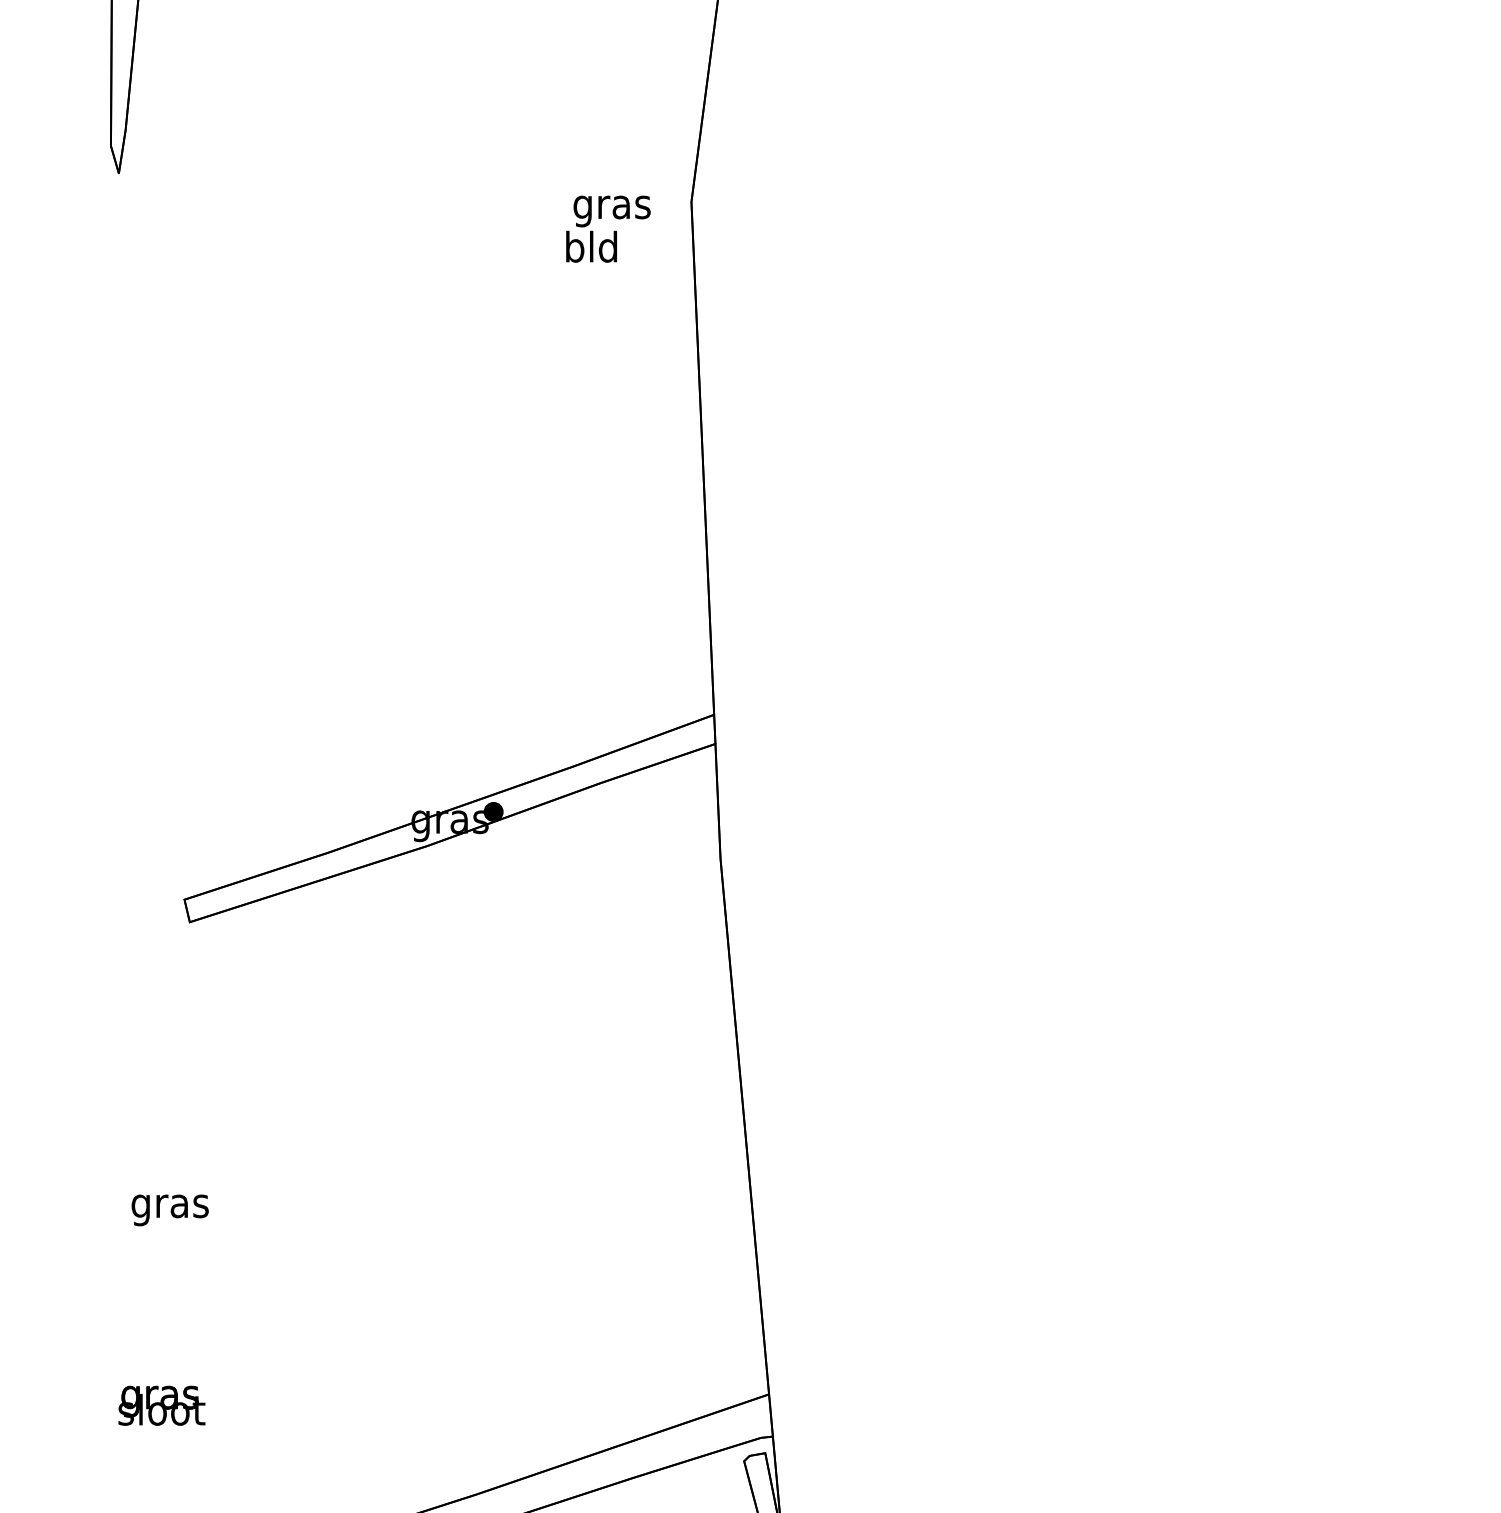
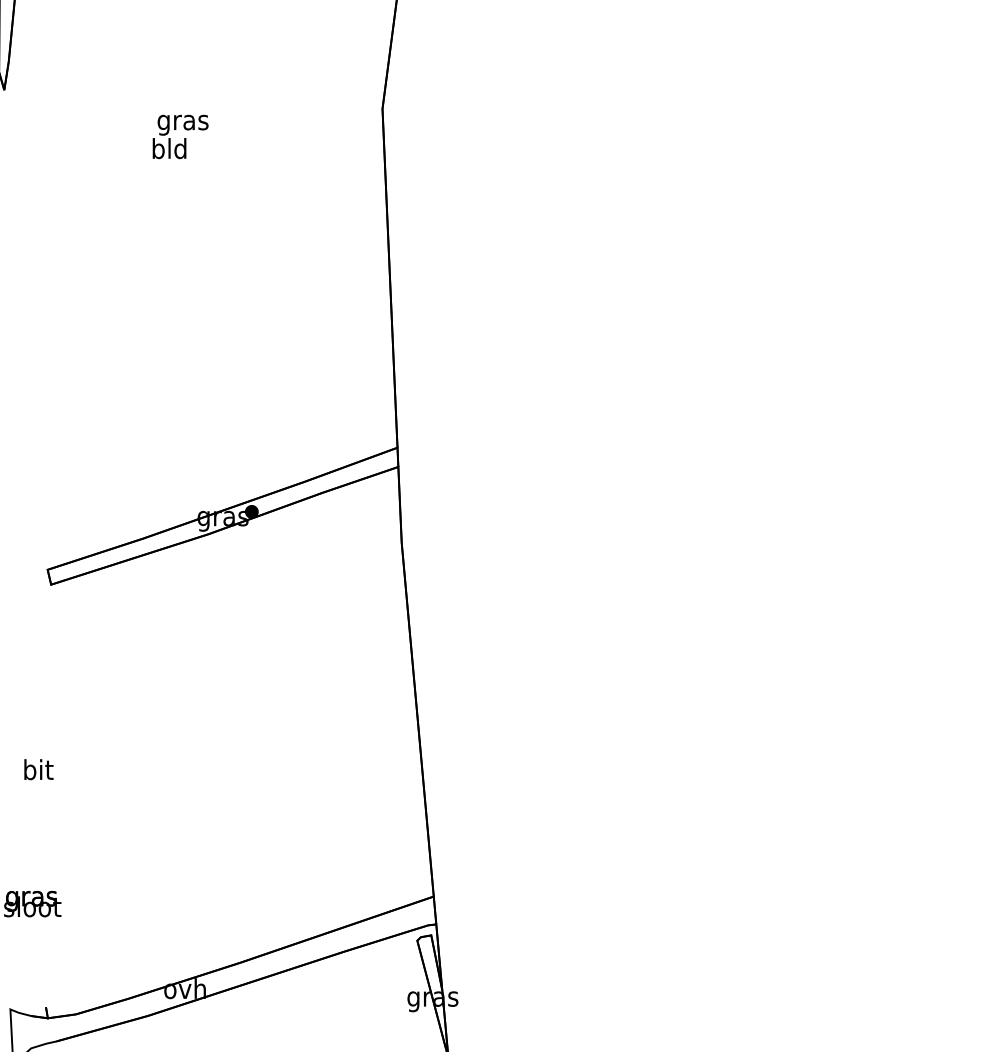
text: (608, 228) -> (180, 136), moved
text: (169, 1206) -> (37, 772), gras -> bit

